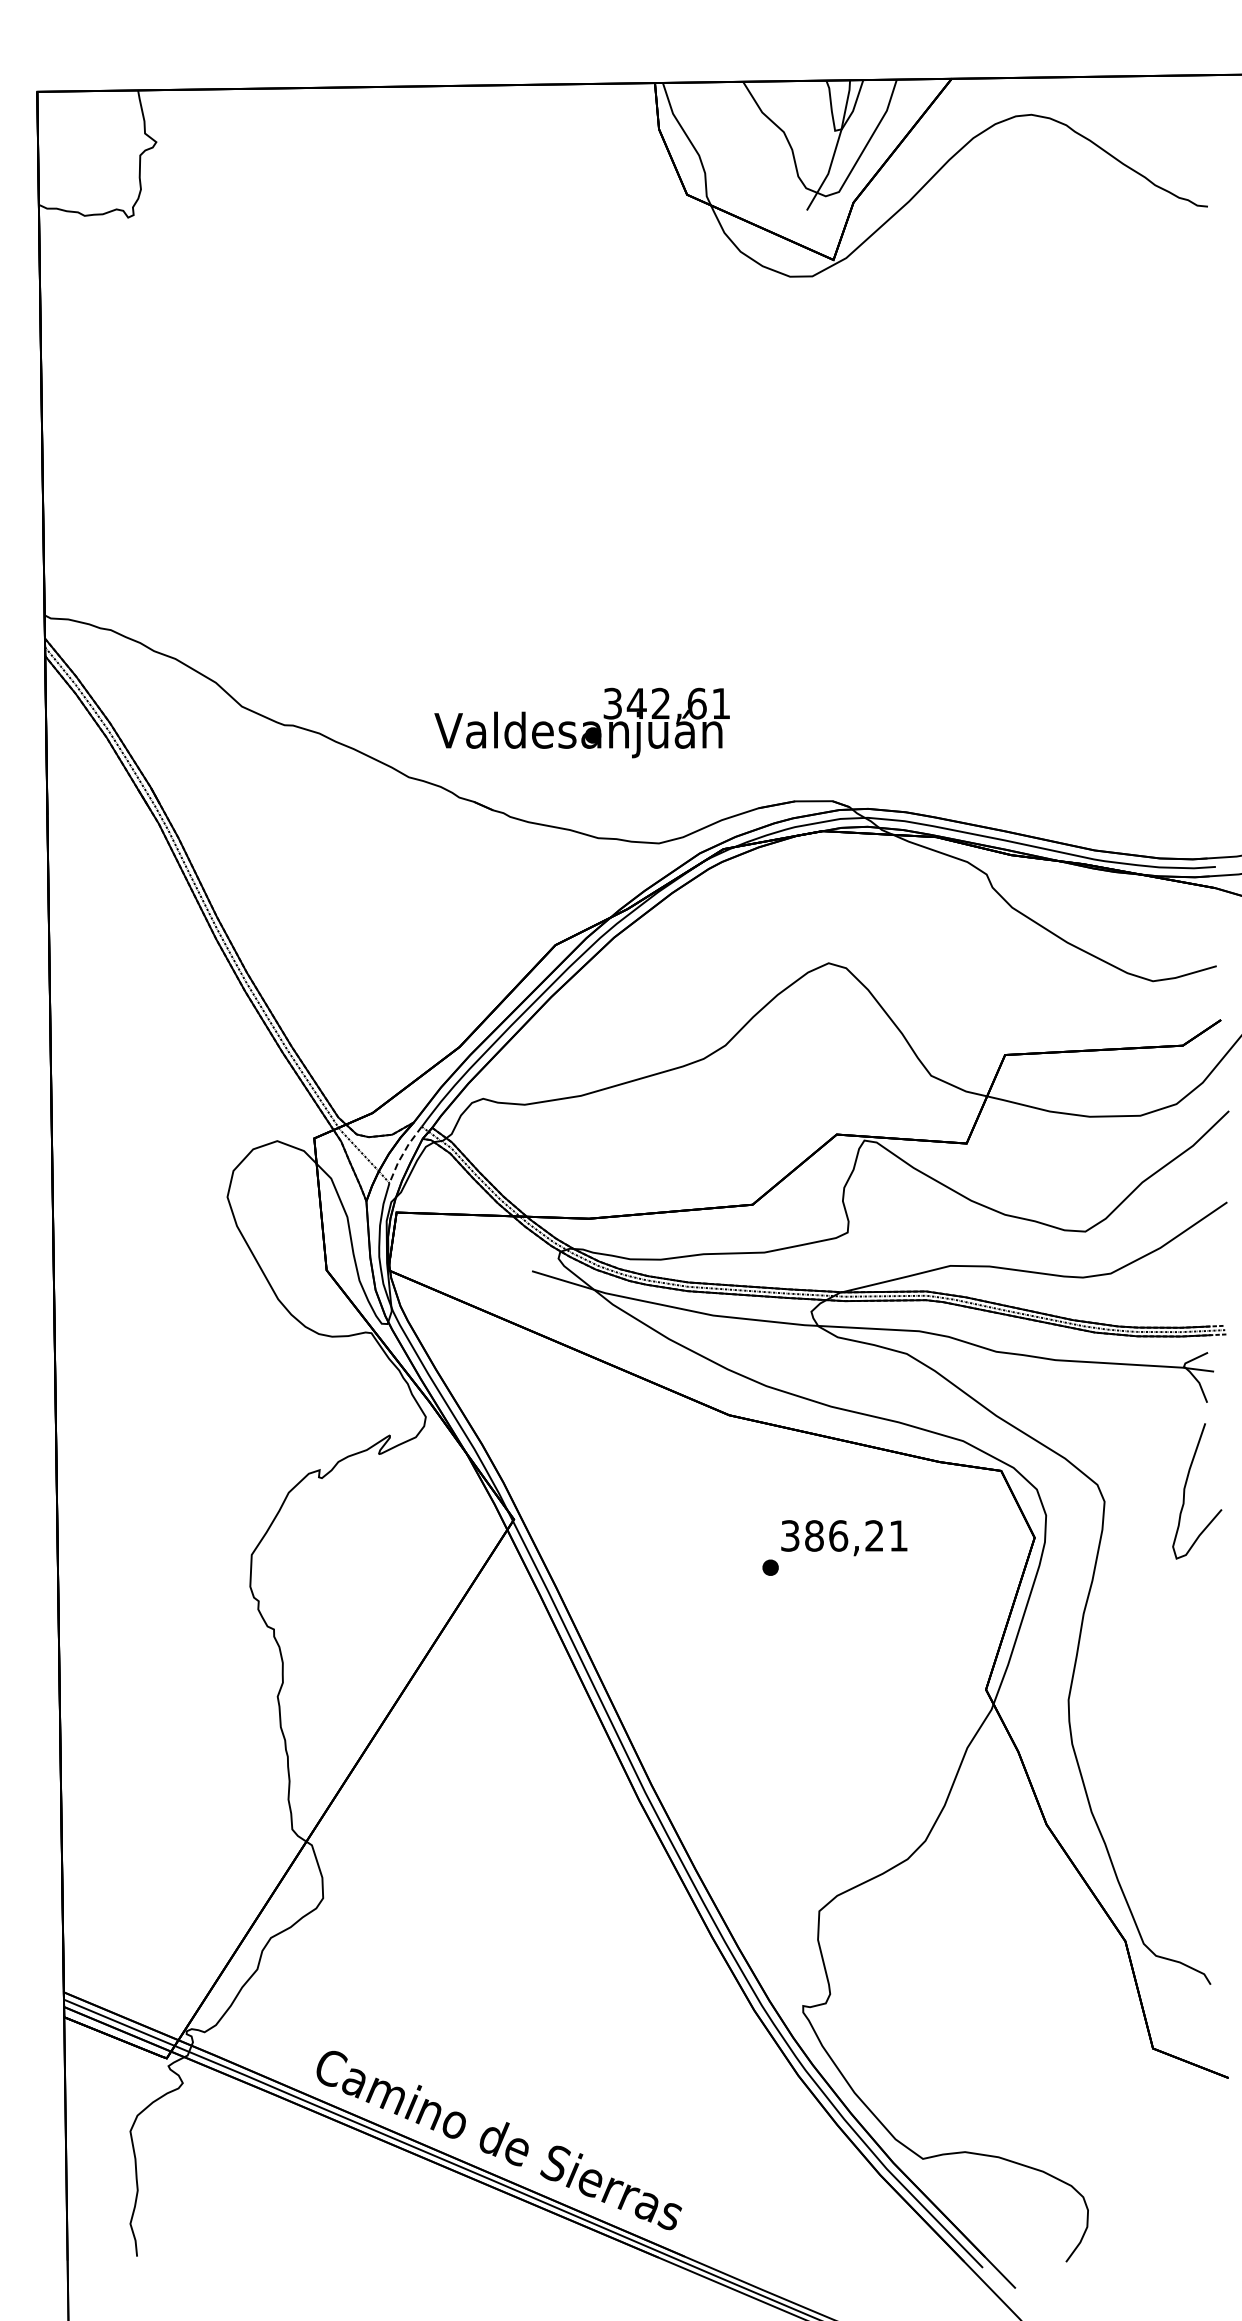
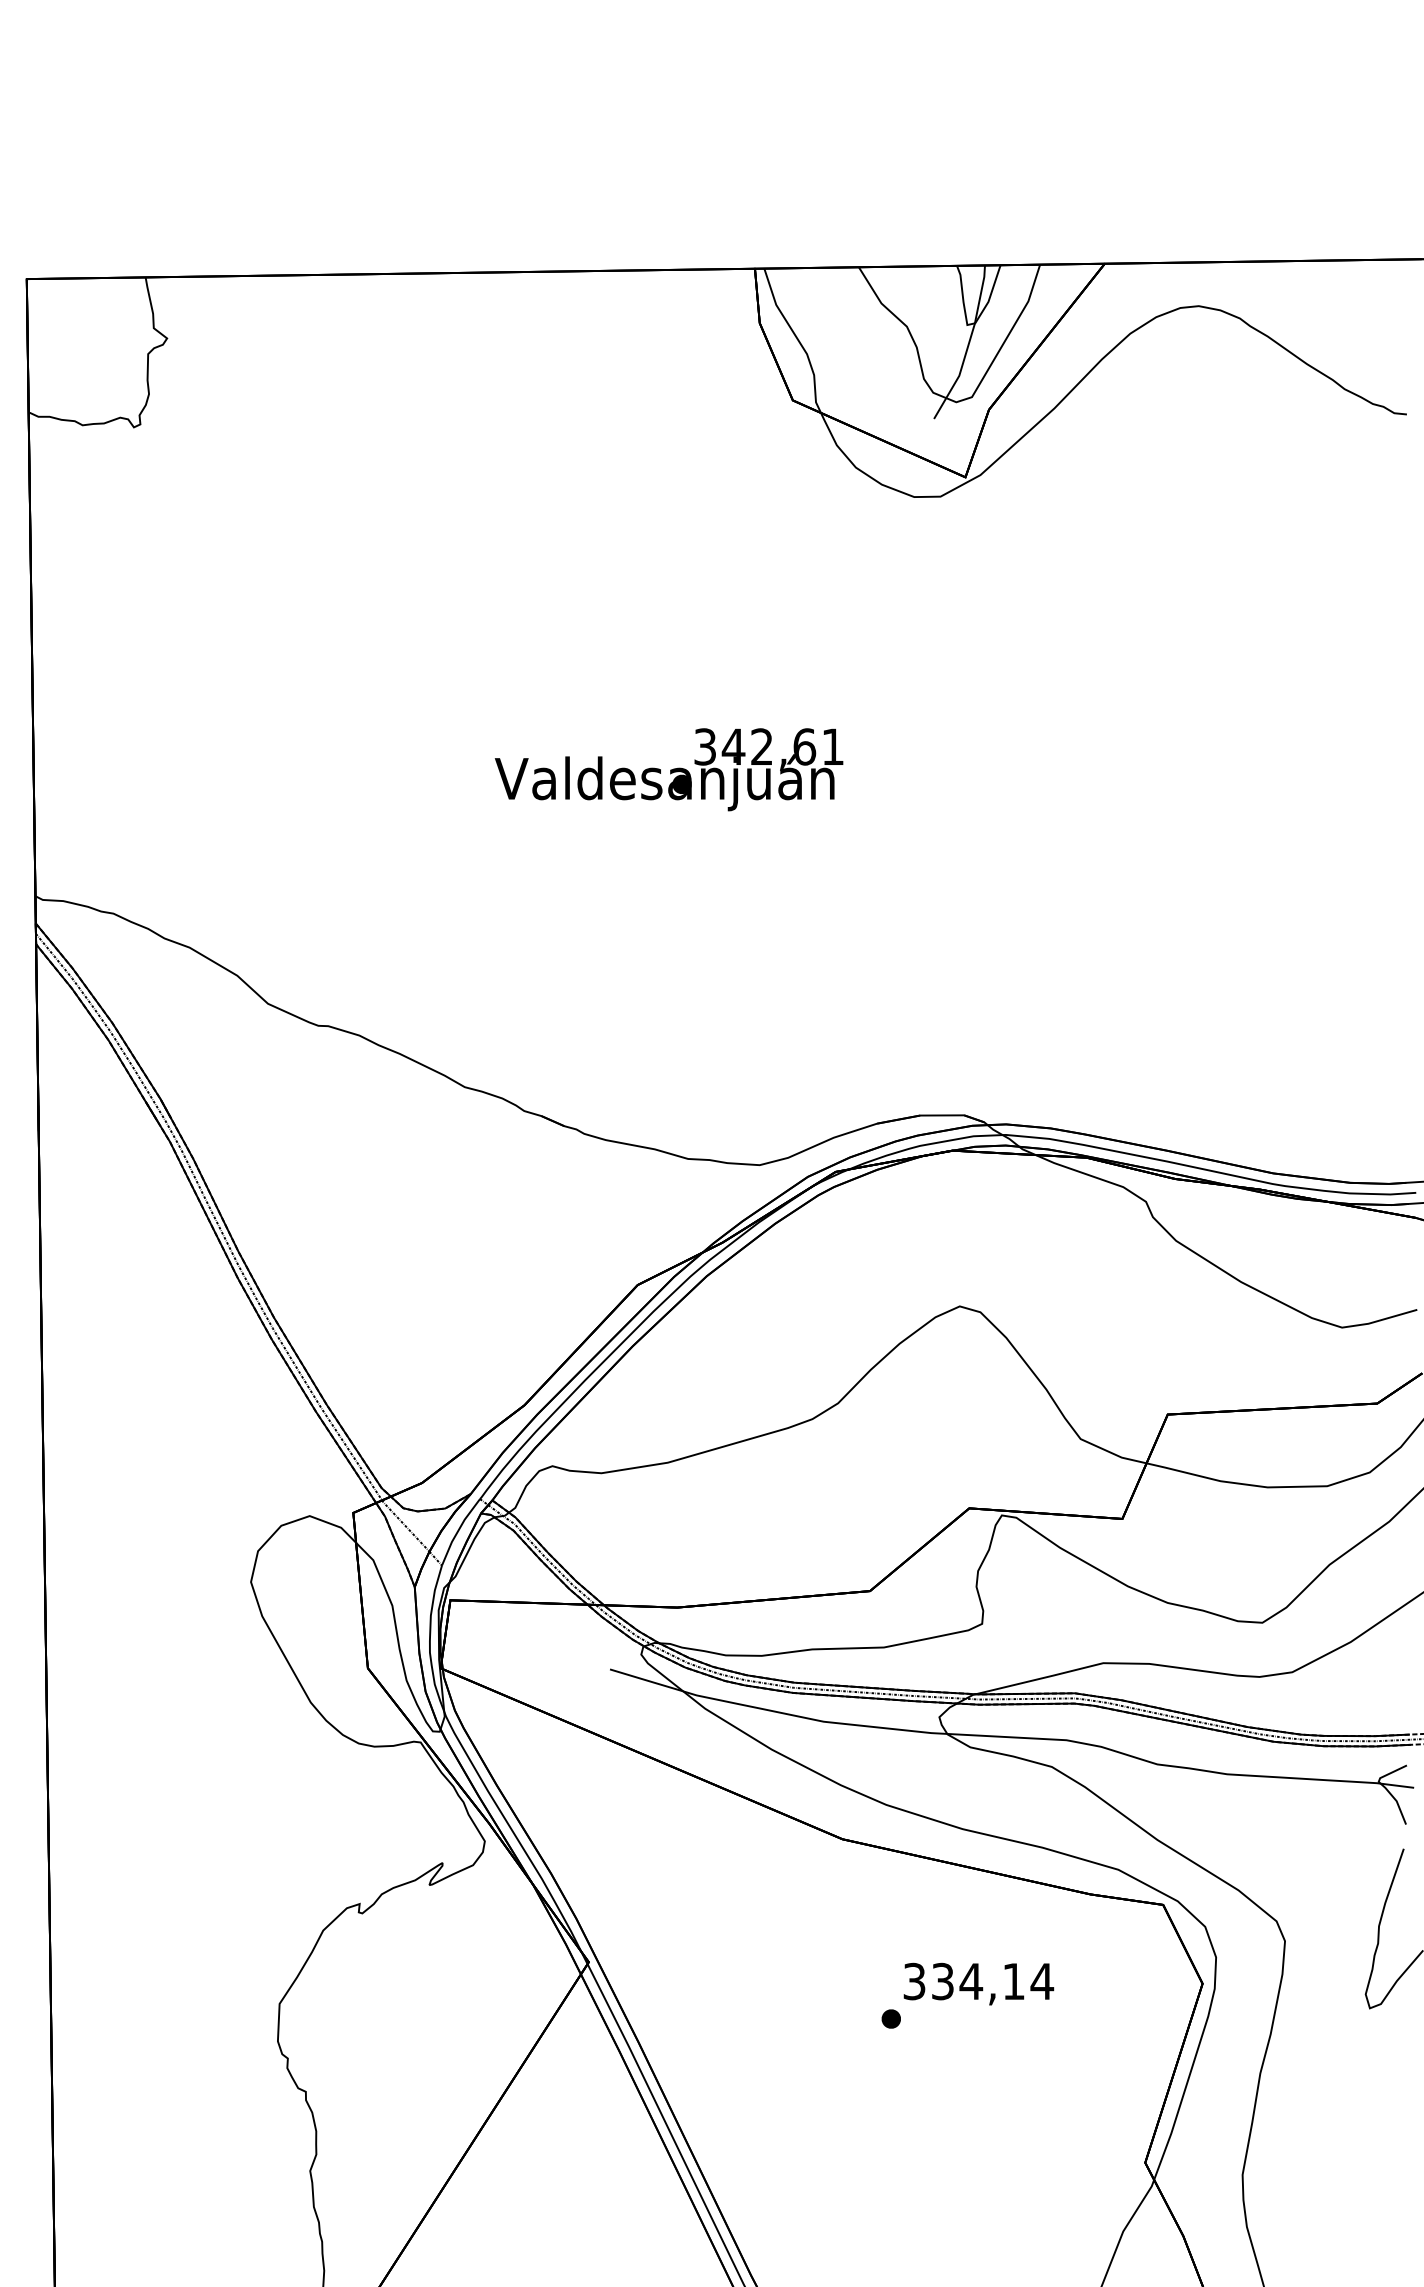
text: (581, 722) -> (668, 769), moved
line: (403, 1153) -> (458, 1530), dashed -> solid
text: (856, 1535) -> (992, 1981), 386,21 -> 334,14

